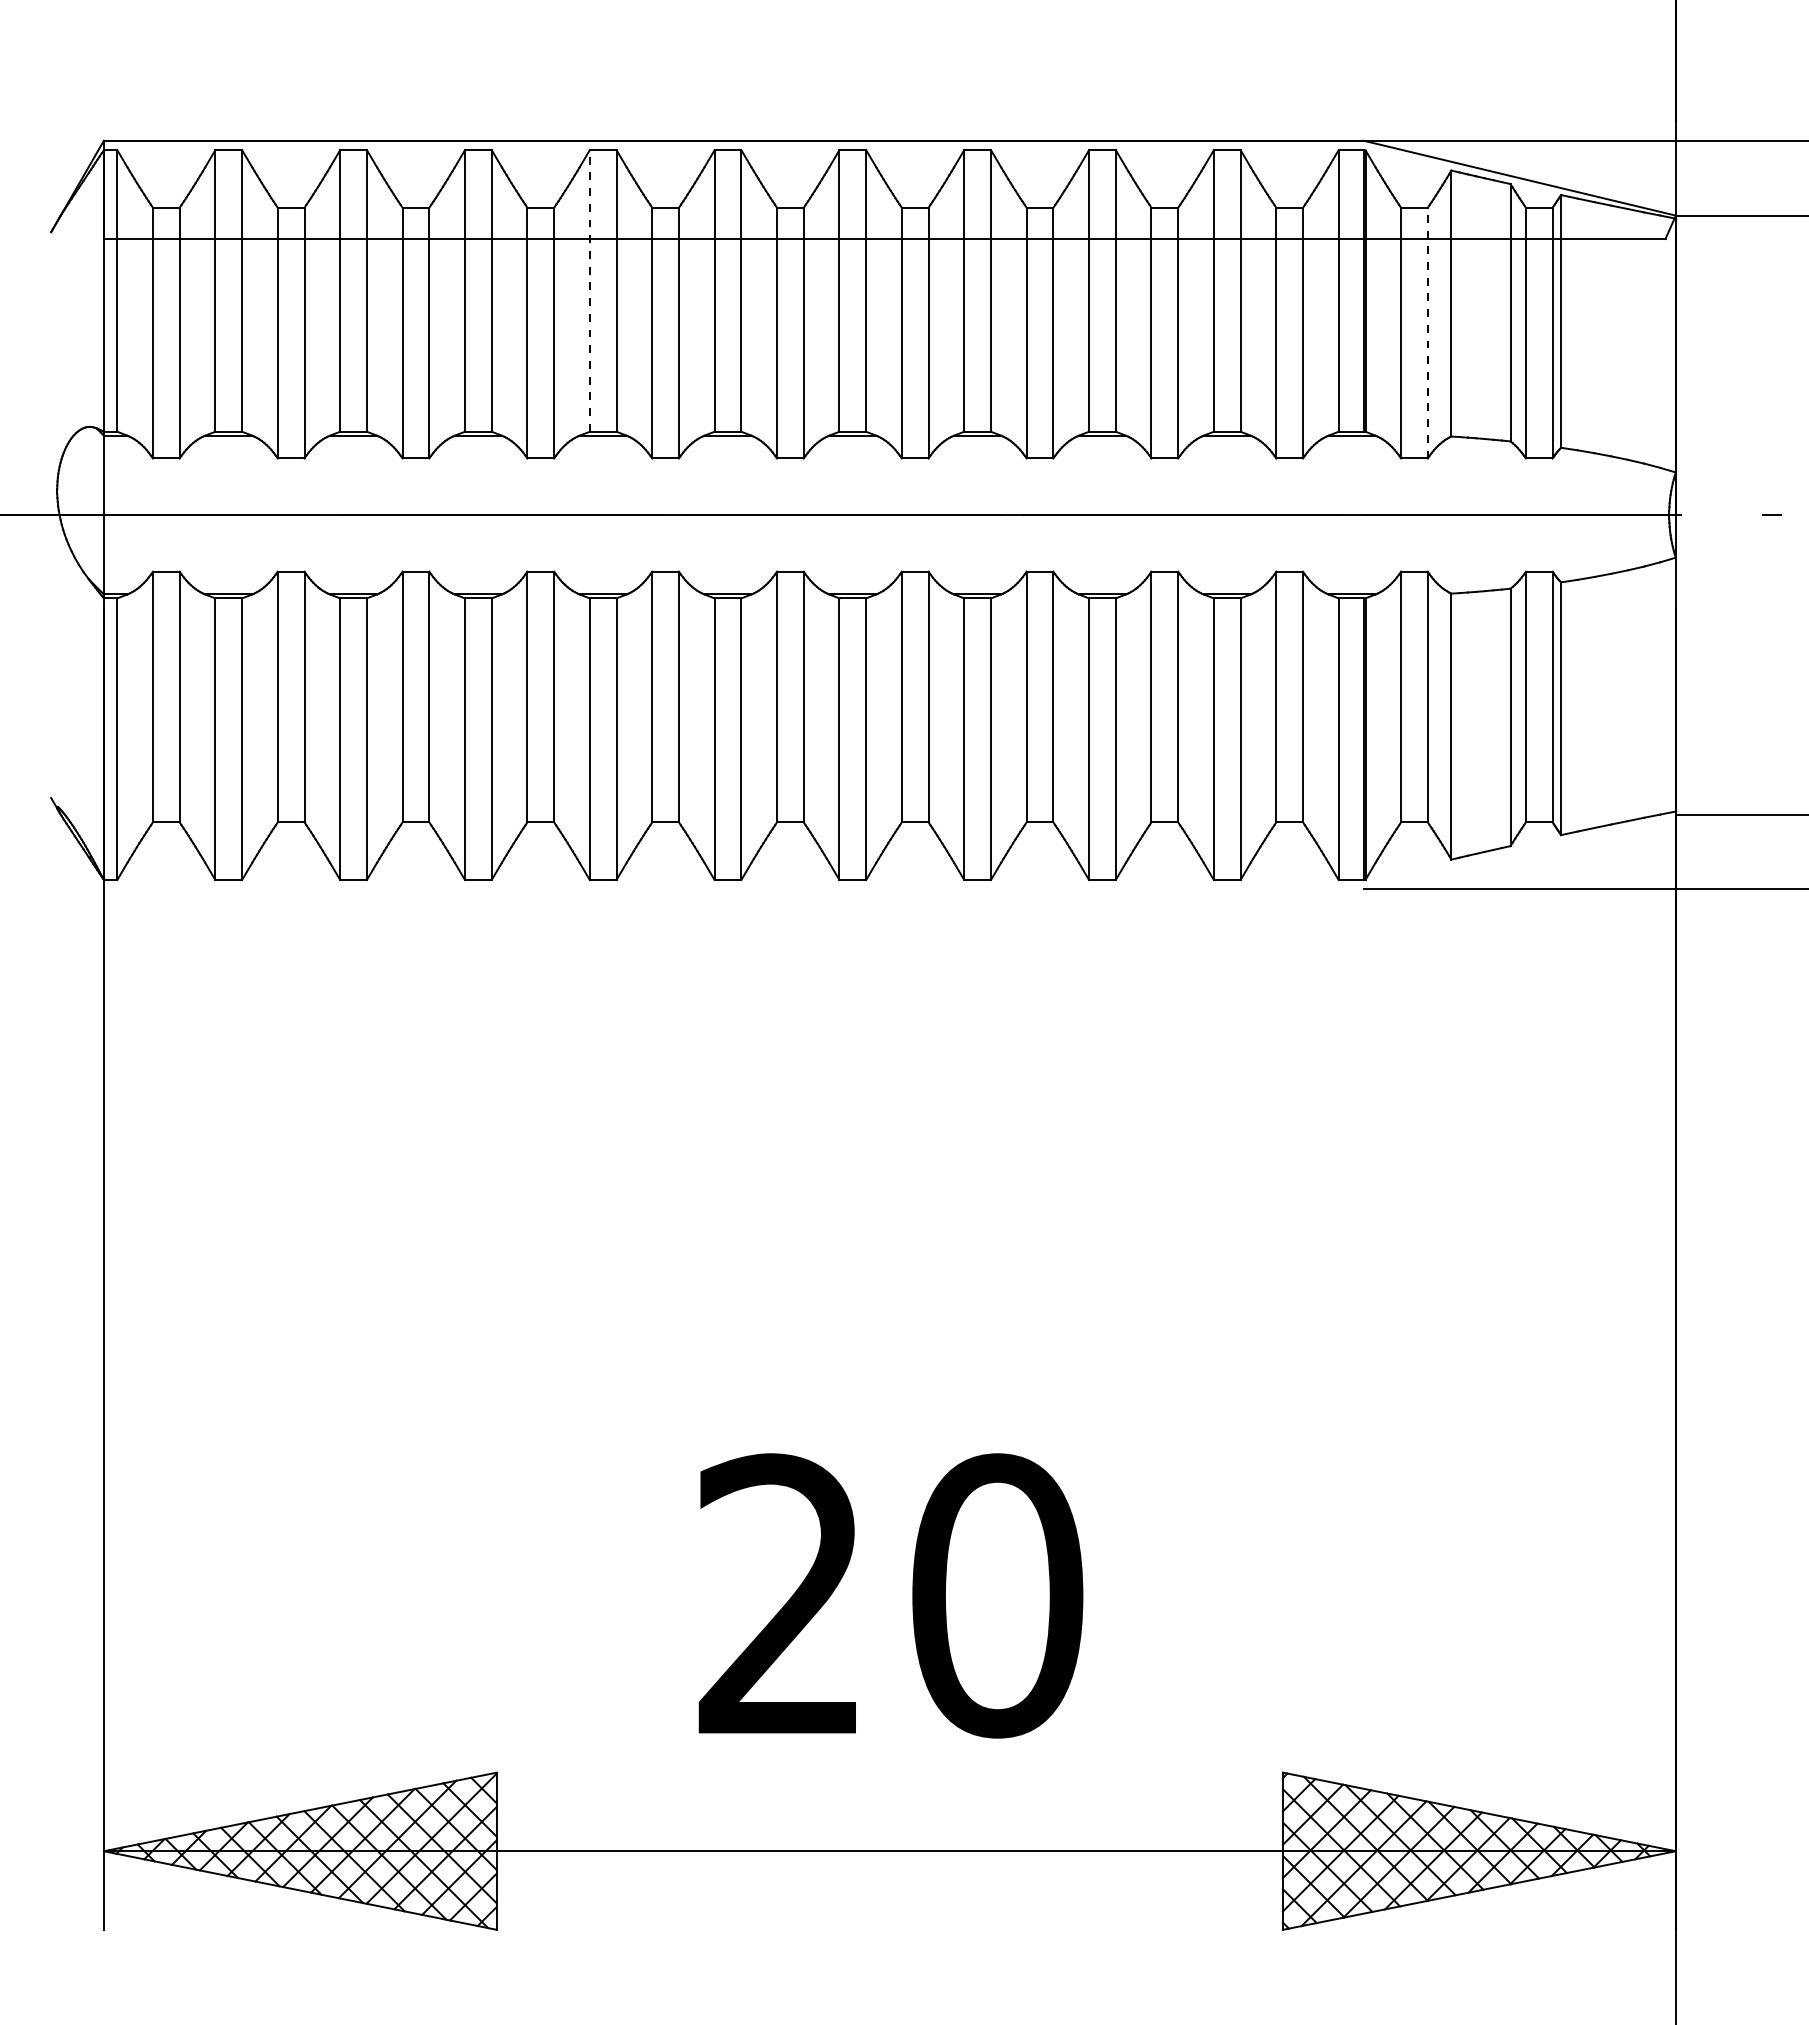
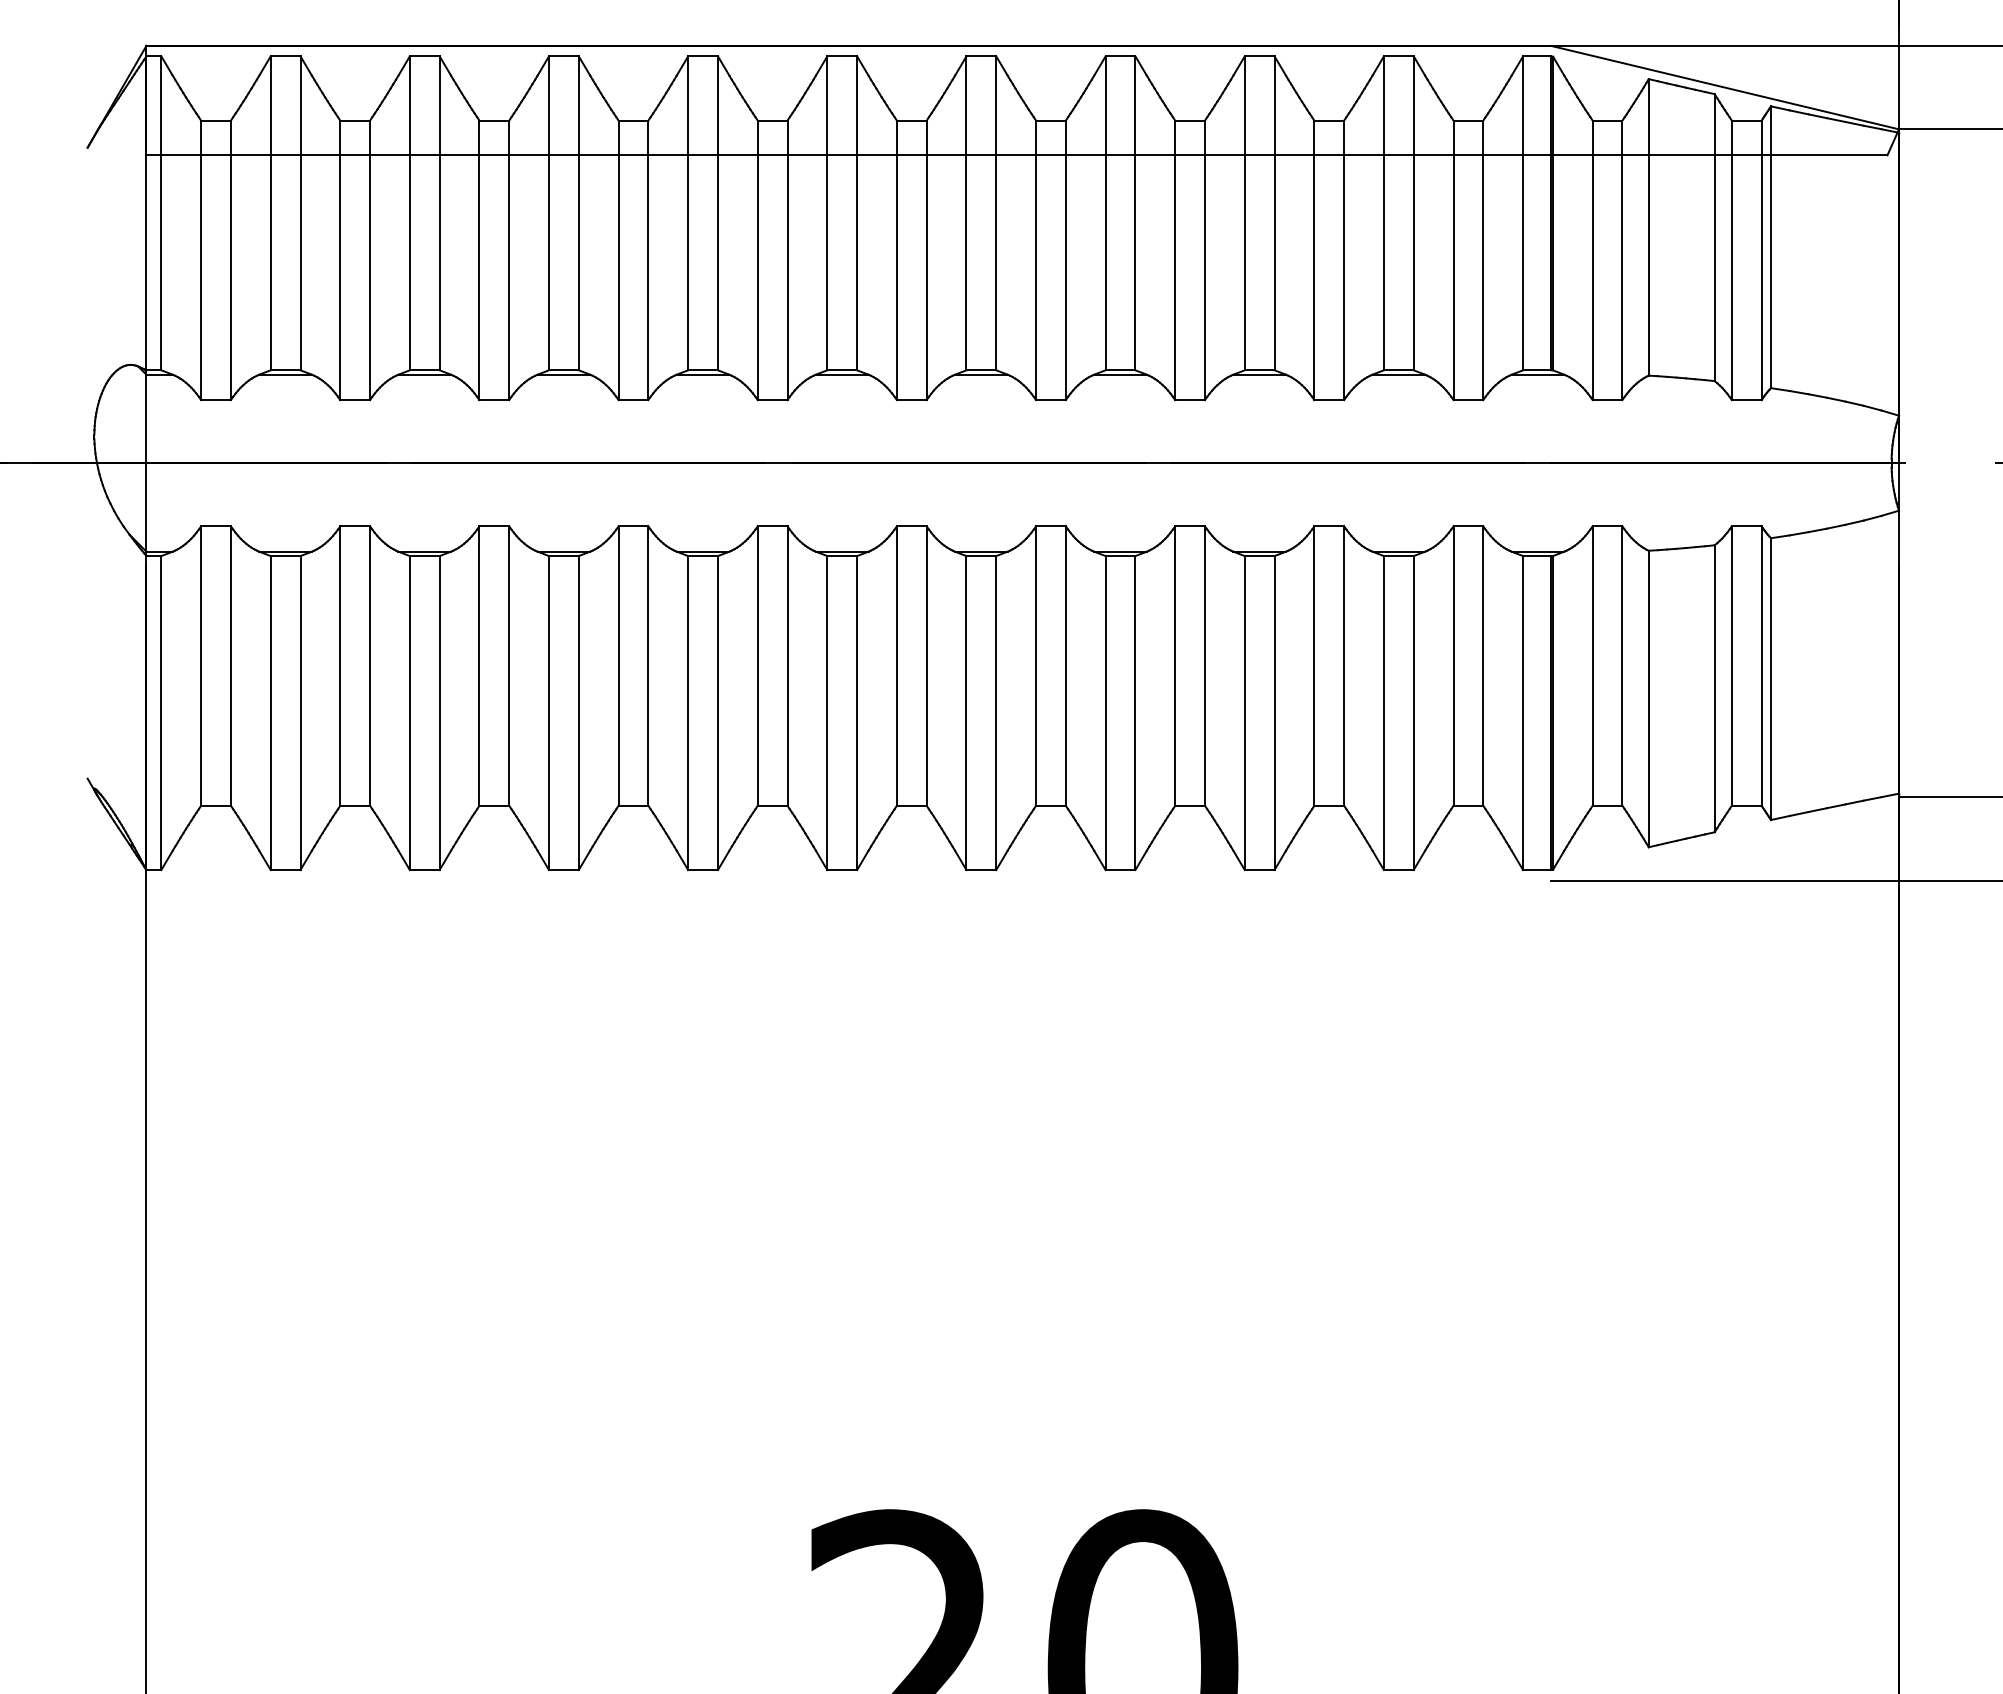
line: (589, 290) -> (687, 212), dashed -> solid
line: (1427, 332) -> (1622, 259), dashed -> solid

